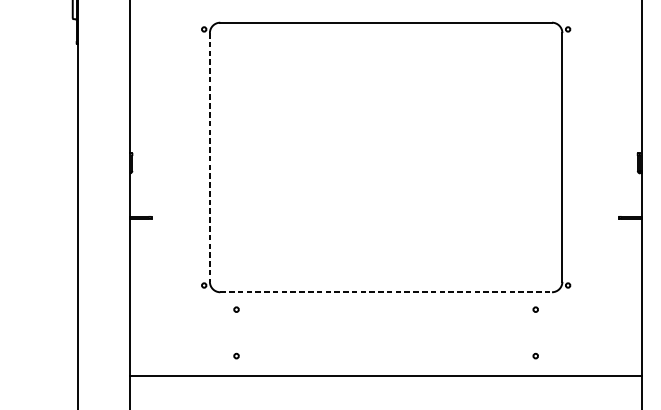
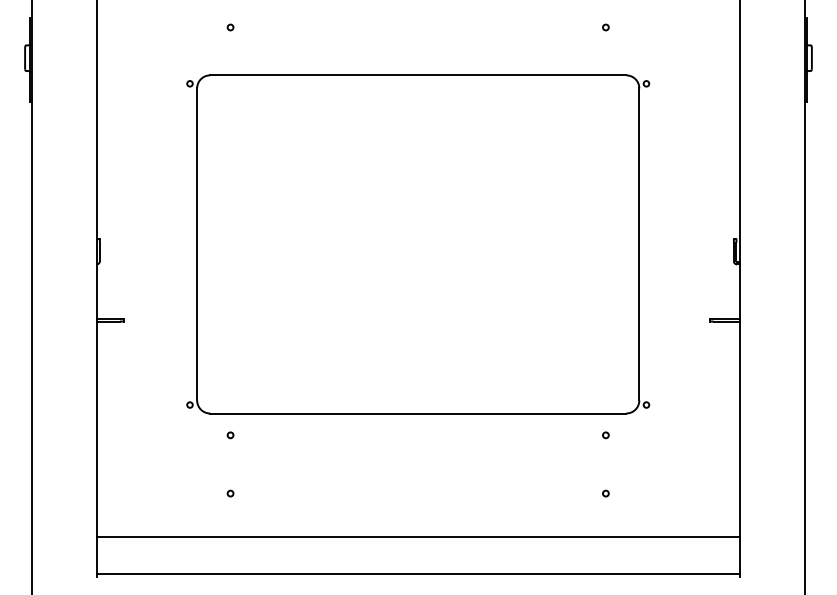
line: (210, 157) -> (197, 244), dashed -> solid
line: (386, 292) -> (418, 413), dashed -> solid
line: (386, 375) -> (418, 537), moved

